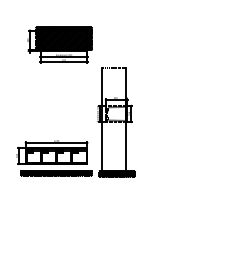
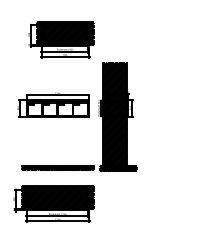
hatch: (113, 119) -> (114, 114), added
part: (52, 152) -> (53, 105), moved
part: (52, 209) -> (53, 204), added

